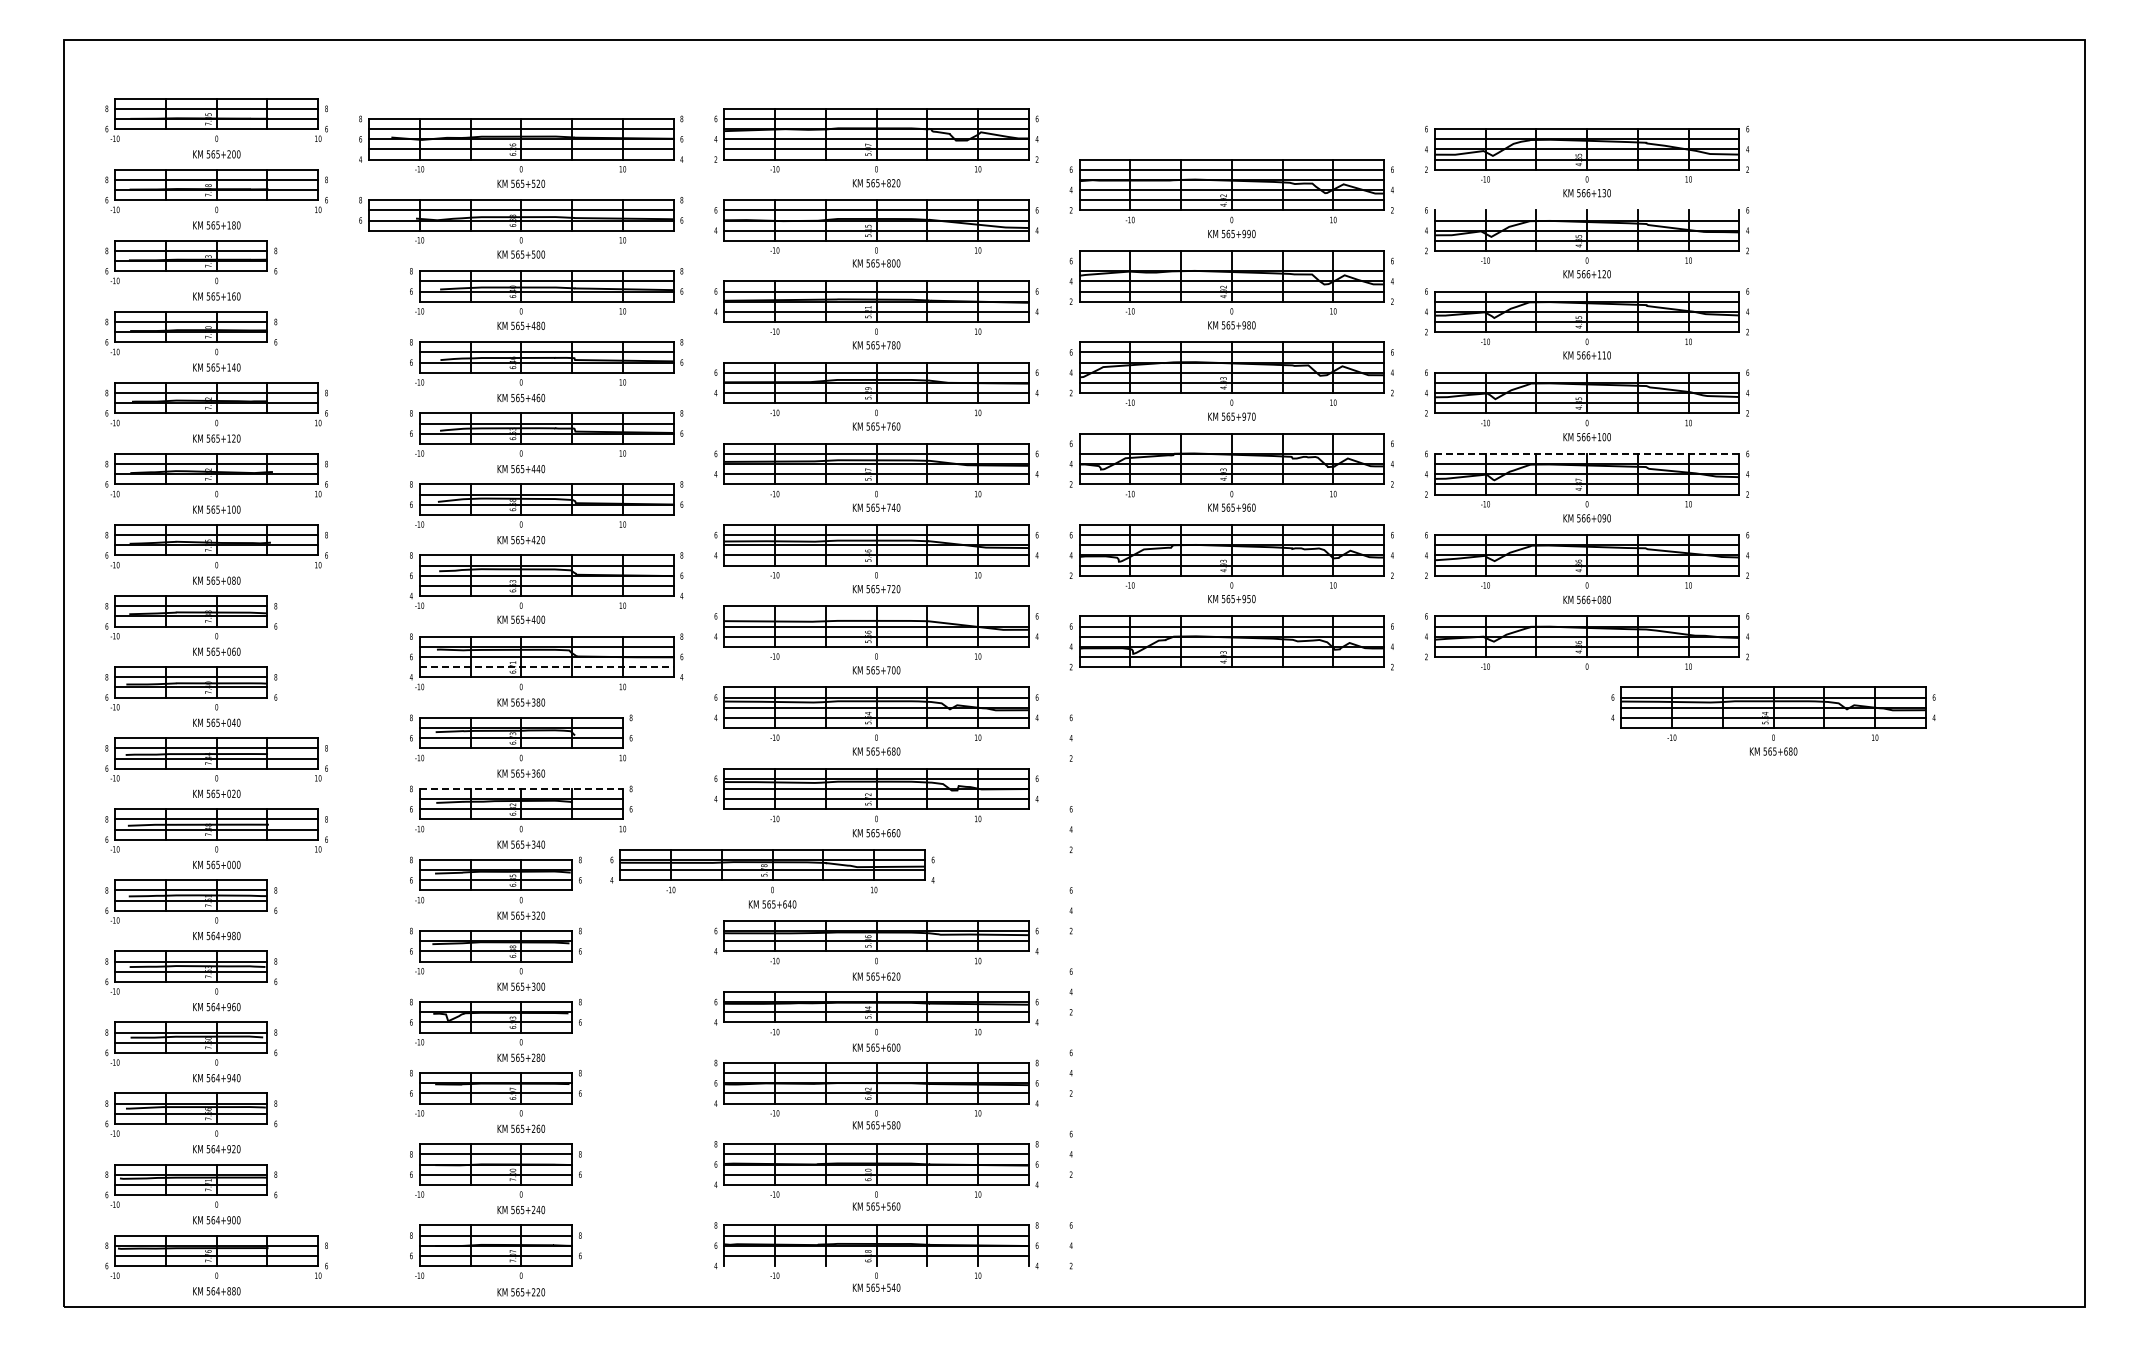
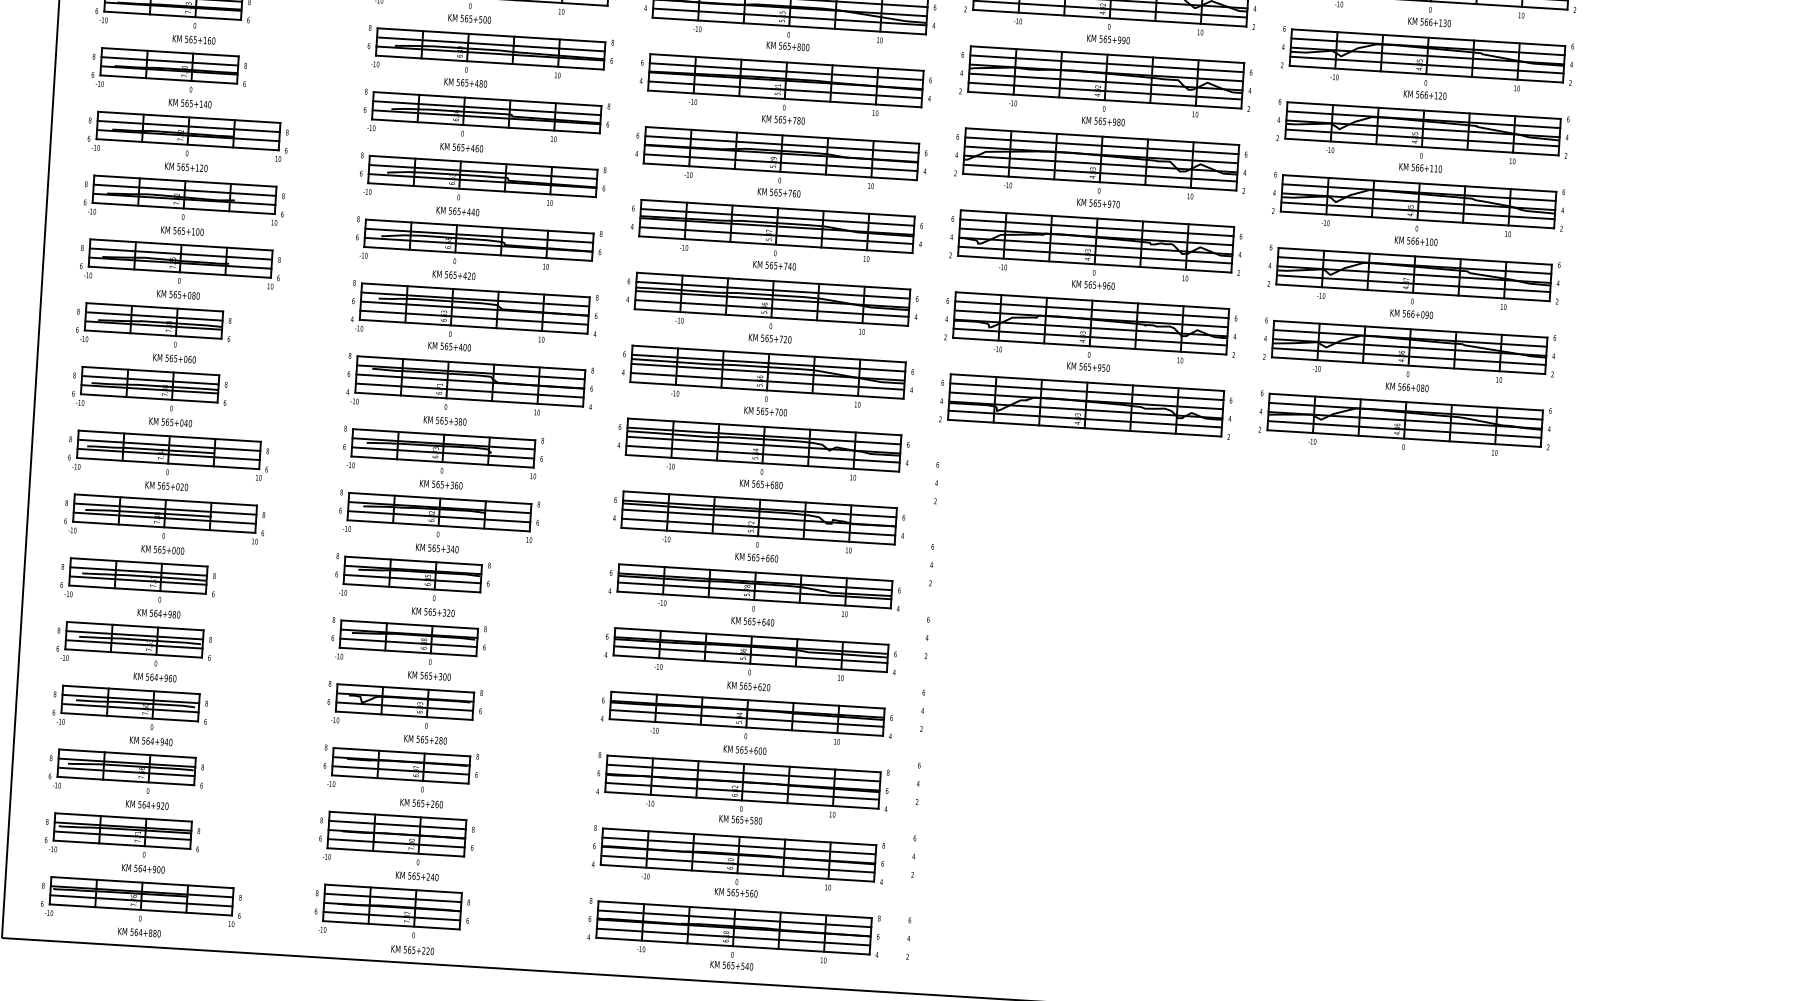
line: (1586, 210) -> (1428, 37), added
line: (1231, 261) -> (1106, 64), added
line: (1231, 443) -> (1096, 227), added
line: (1587, 453) -> (1415, 255), dashed -> solid
line: (876, 616) -> (768, 363), added
line: (546, 667) -> (469, 390), dashed -> solid
part: (1773, 720) -> (1567, 505), removed
line: (521, 788) -> (440, 498), dashed -> solid
part: (772, 878) -> (754, 598), moved
line: (876, 1266) -> (732, 946), added

